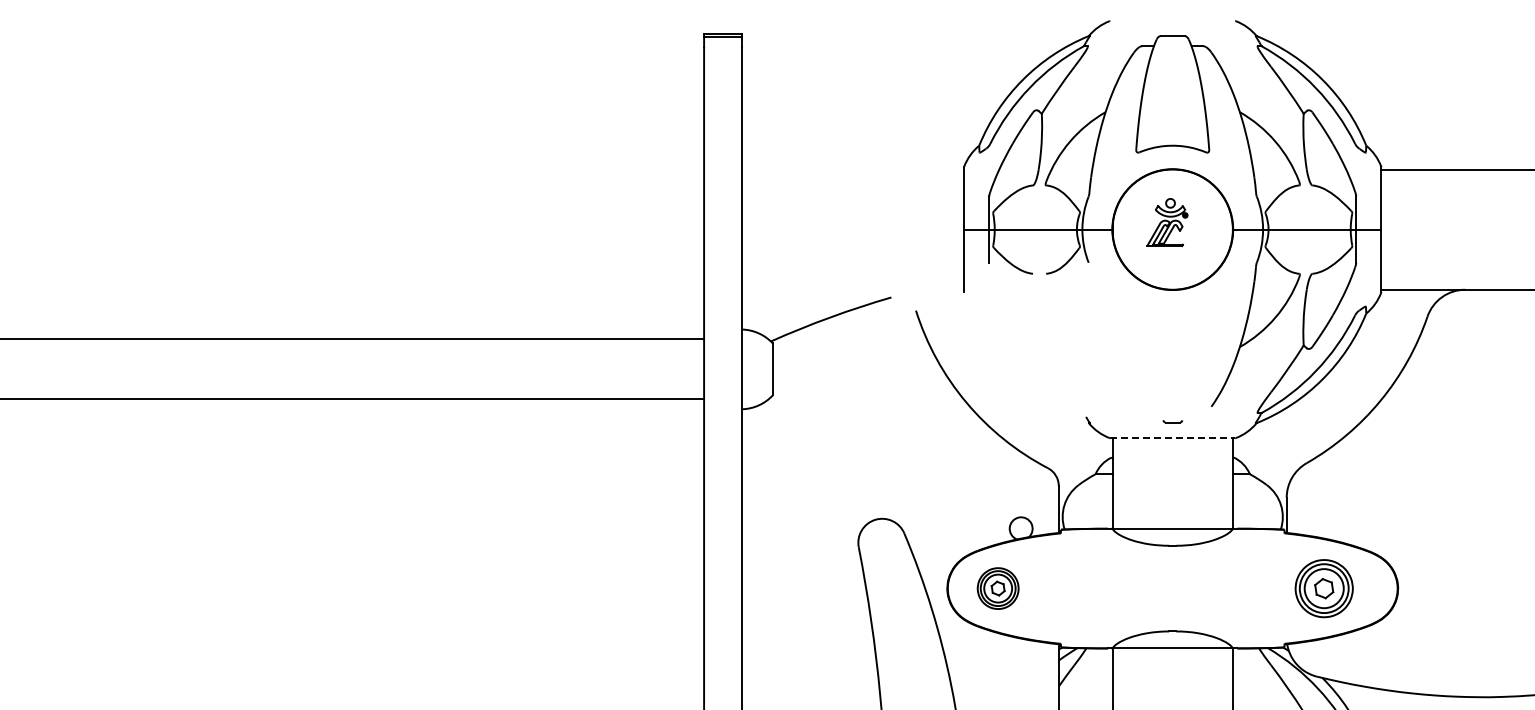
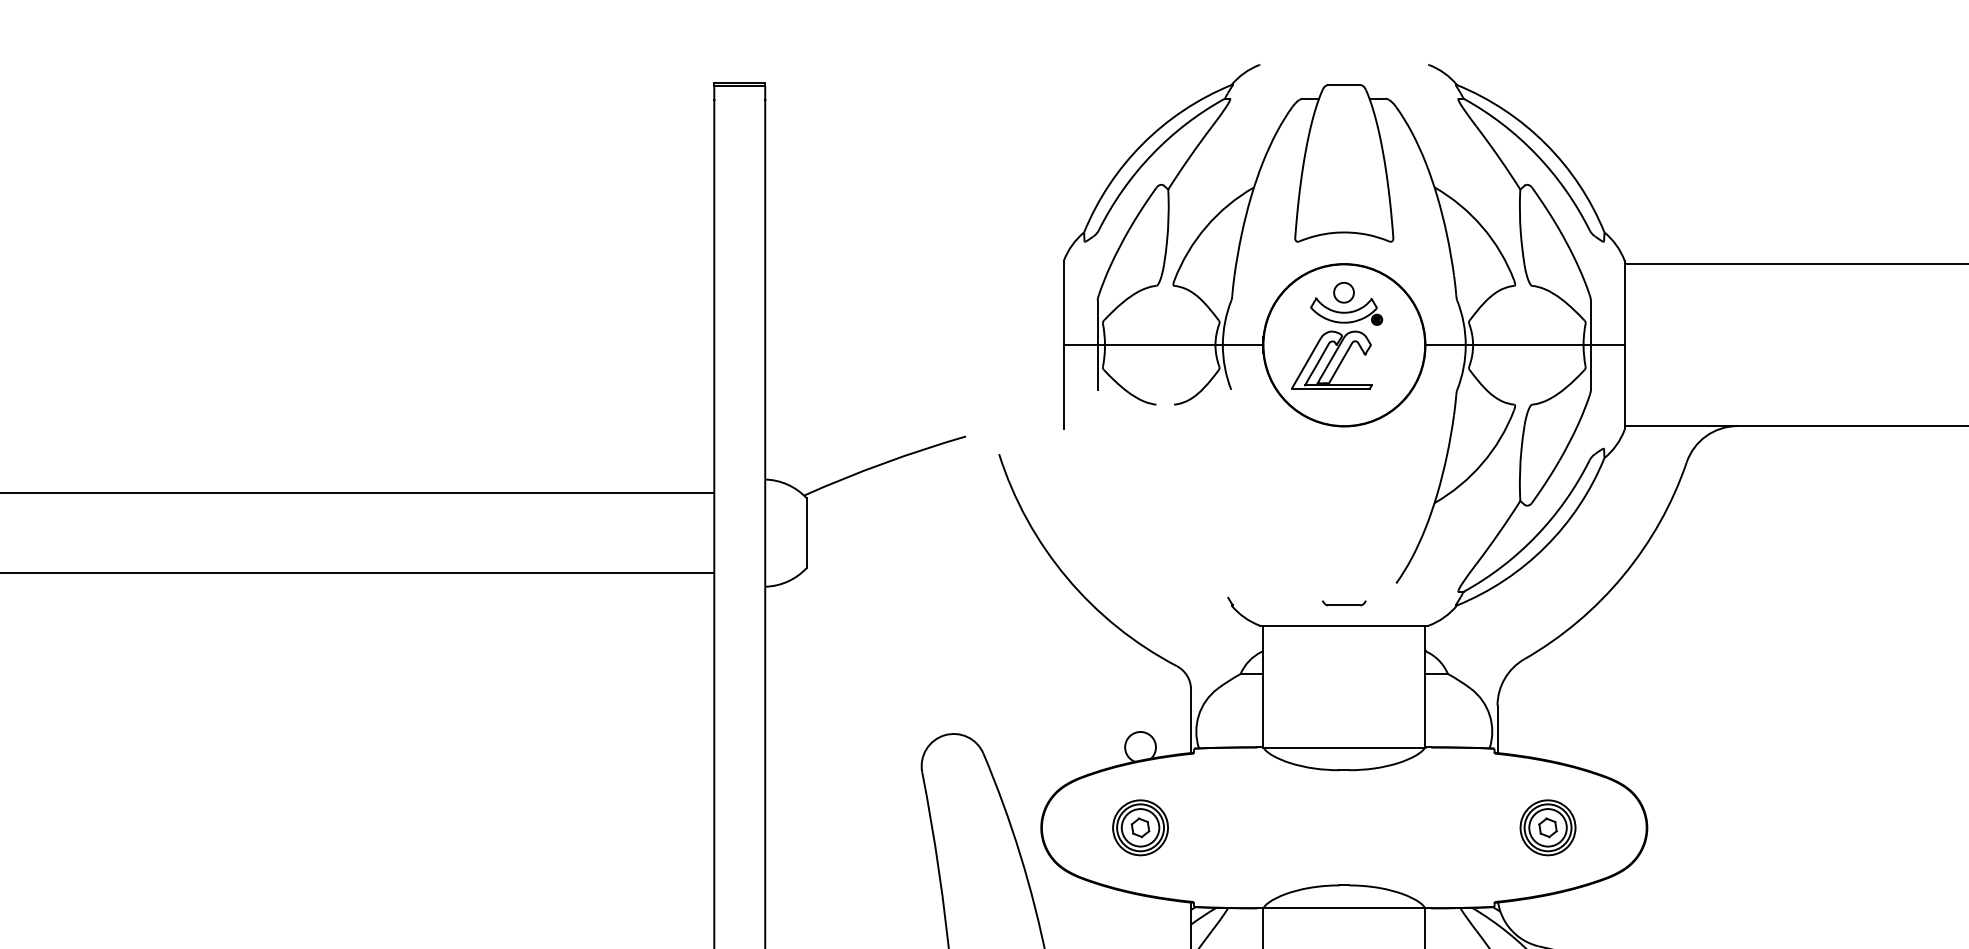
part: (1167, 222) -> (1337, 335), size x1.67
part: (1172, 421) -> (1343, 603), size x1.67
line: (1173, 438) -> (1345, 626), dashed -> solid
part: (997, 588) -> (1139, 827), moved
part: (1324, 588) -> (1548, 827), size x0.71

